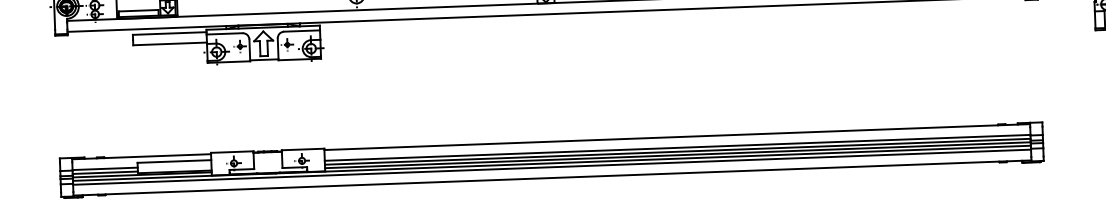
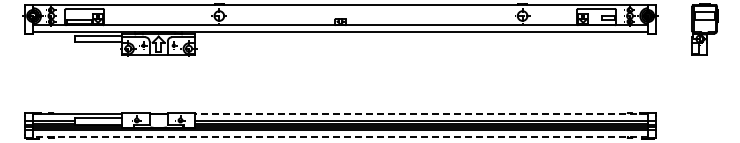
line: (677, 137) -> (421, 114), solid -> dashed
line: (552, 178) -> (340, 137), solid -> dashed

